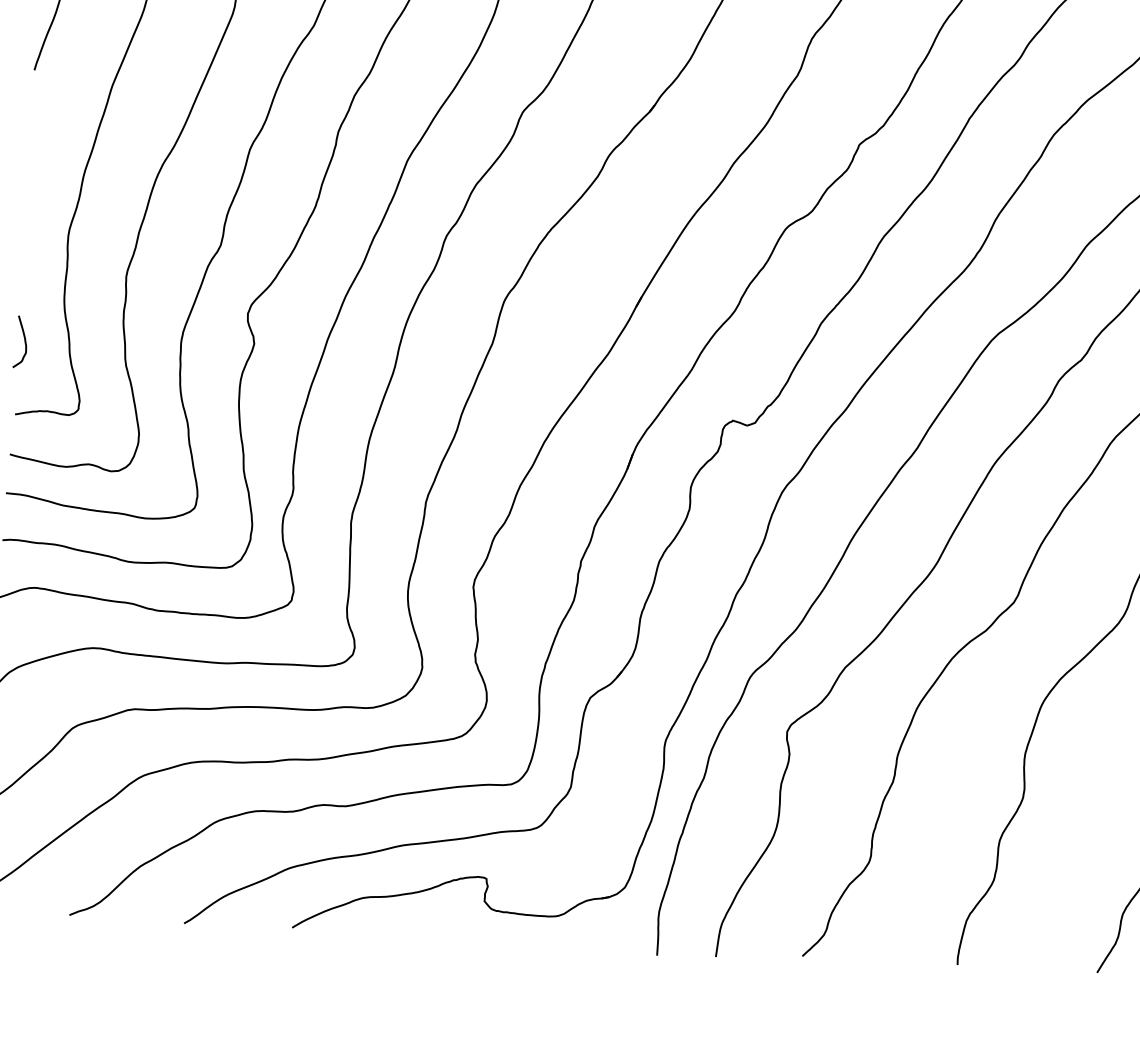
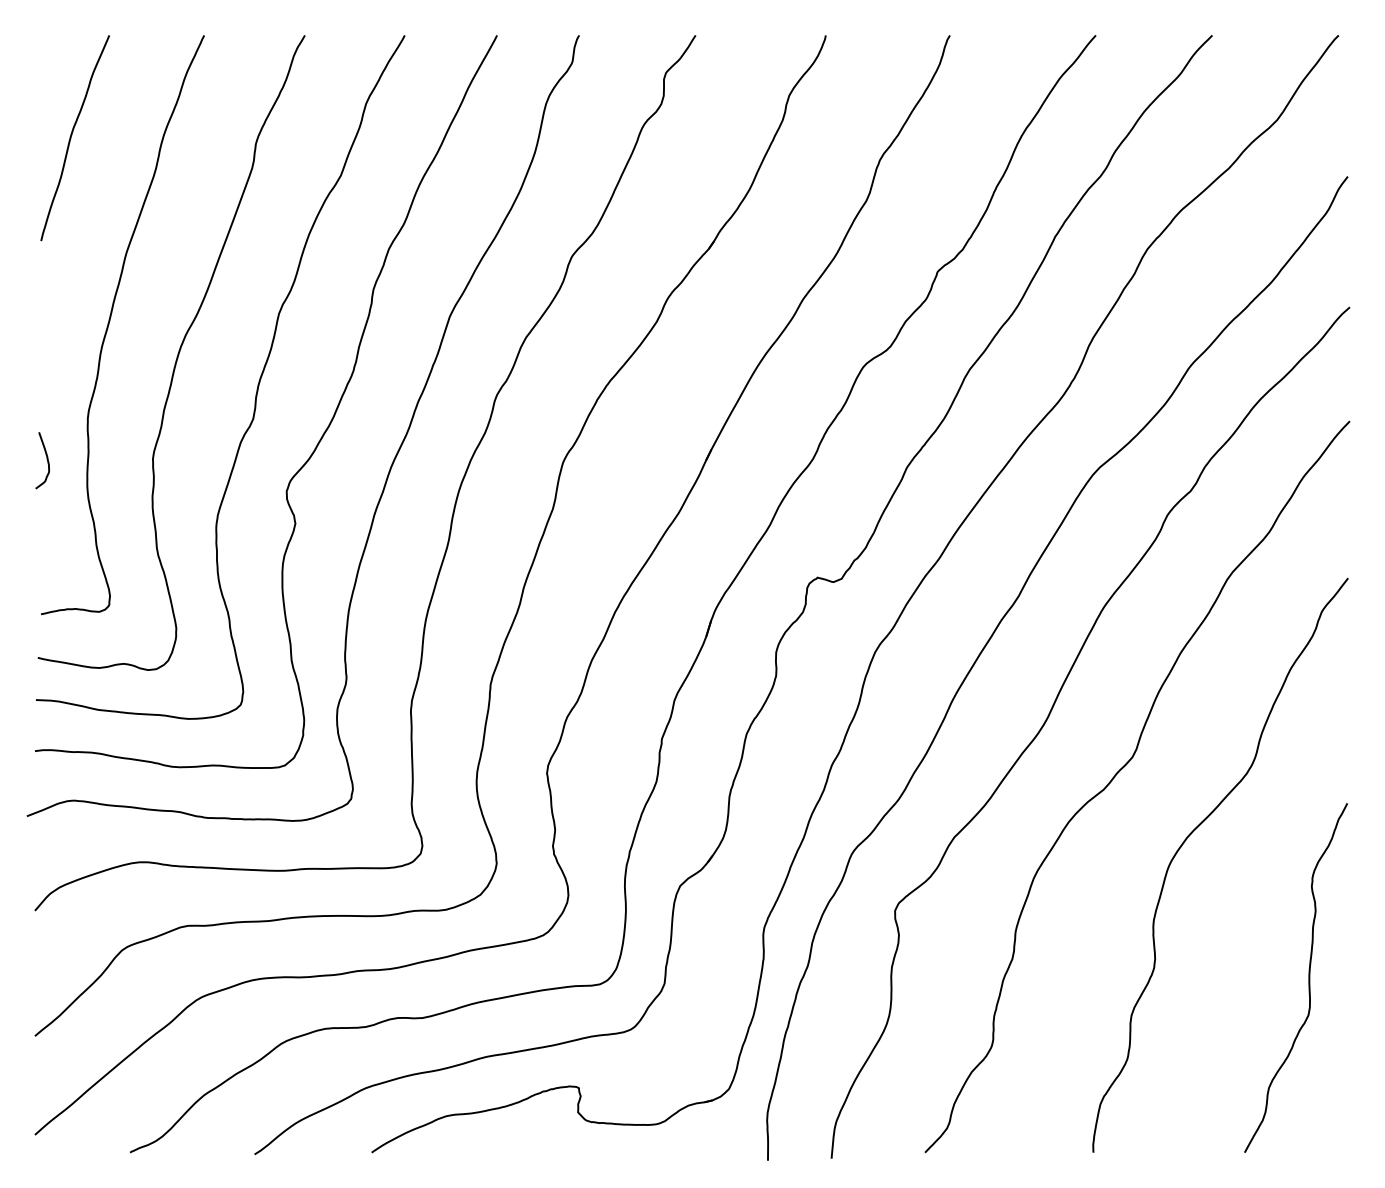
curve: (24, 341) -> (46, 459), moved

